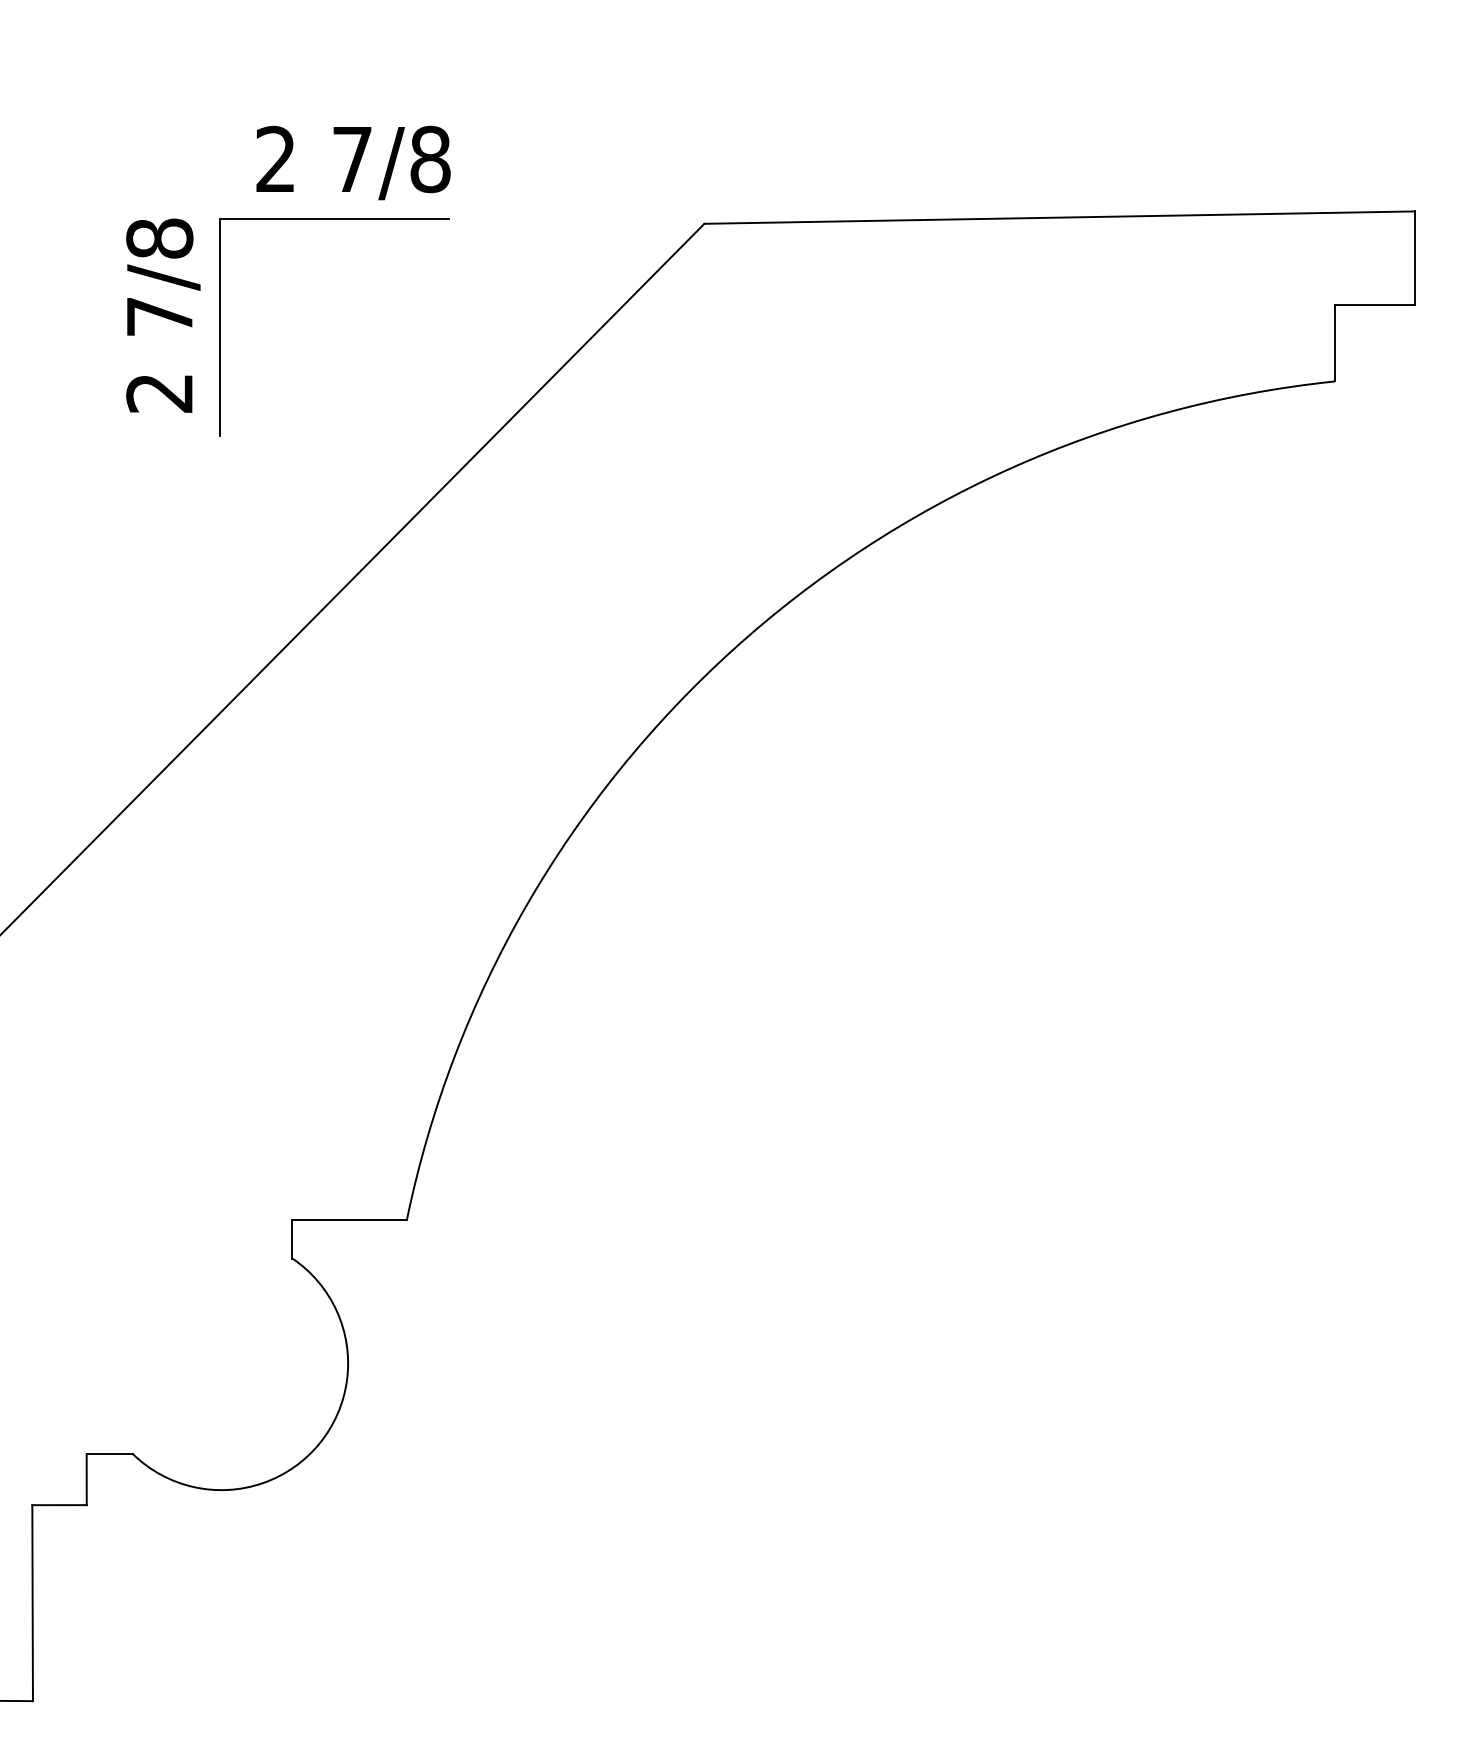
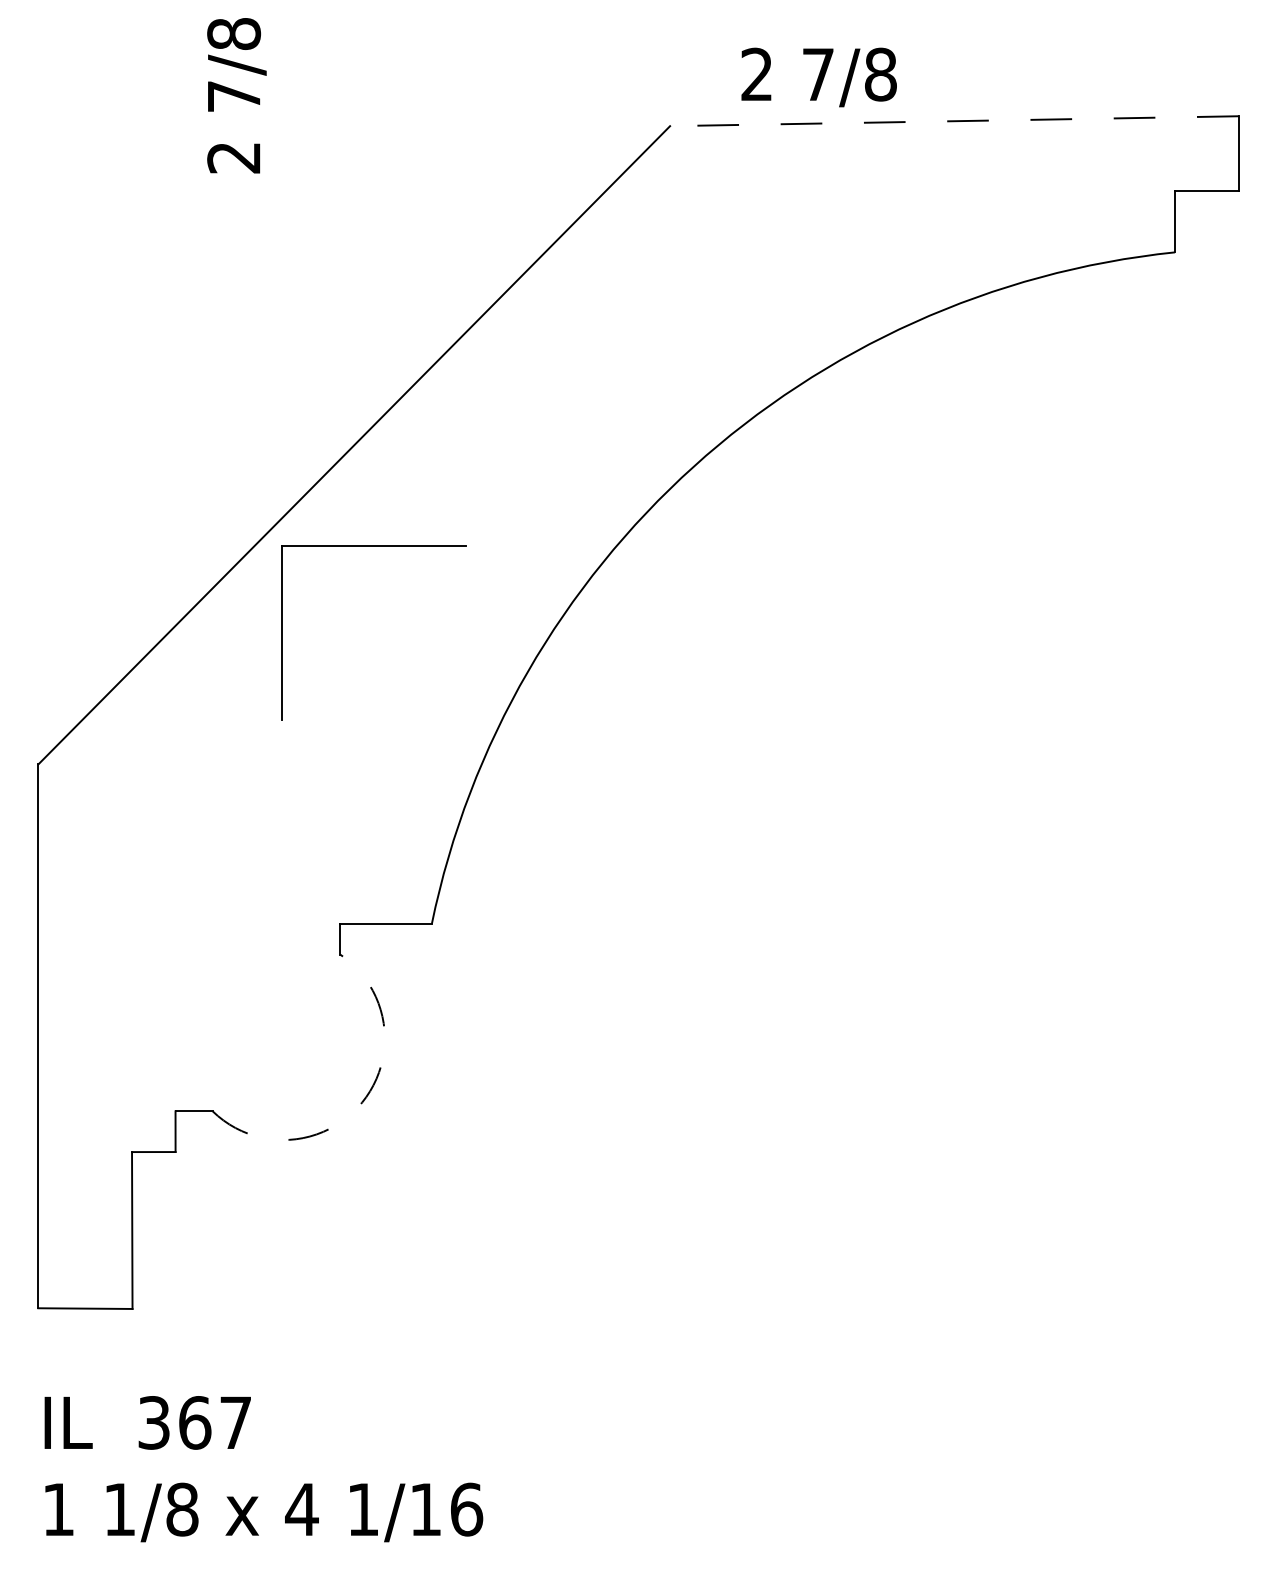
text: (352, 163) -> (818, 77), moved
line: (1058, 217) -> (953, 121), solid -> dashed
part: (333, 219) -> (373, 546), moved
text: (162, 315) -> (236, 95), moved
arc: (320, 1443) -> (362, 1102), solid -> dashed

